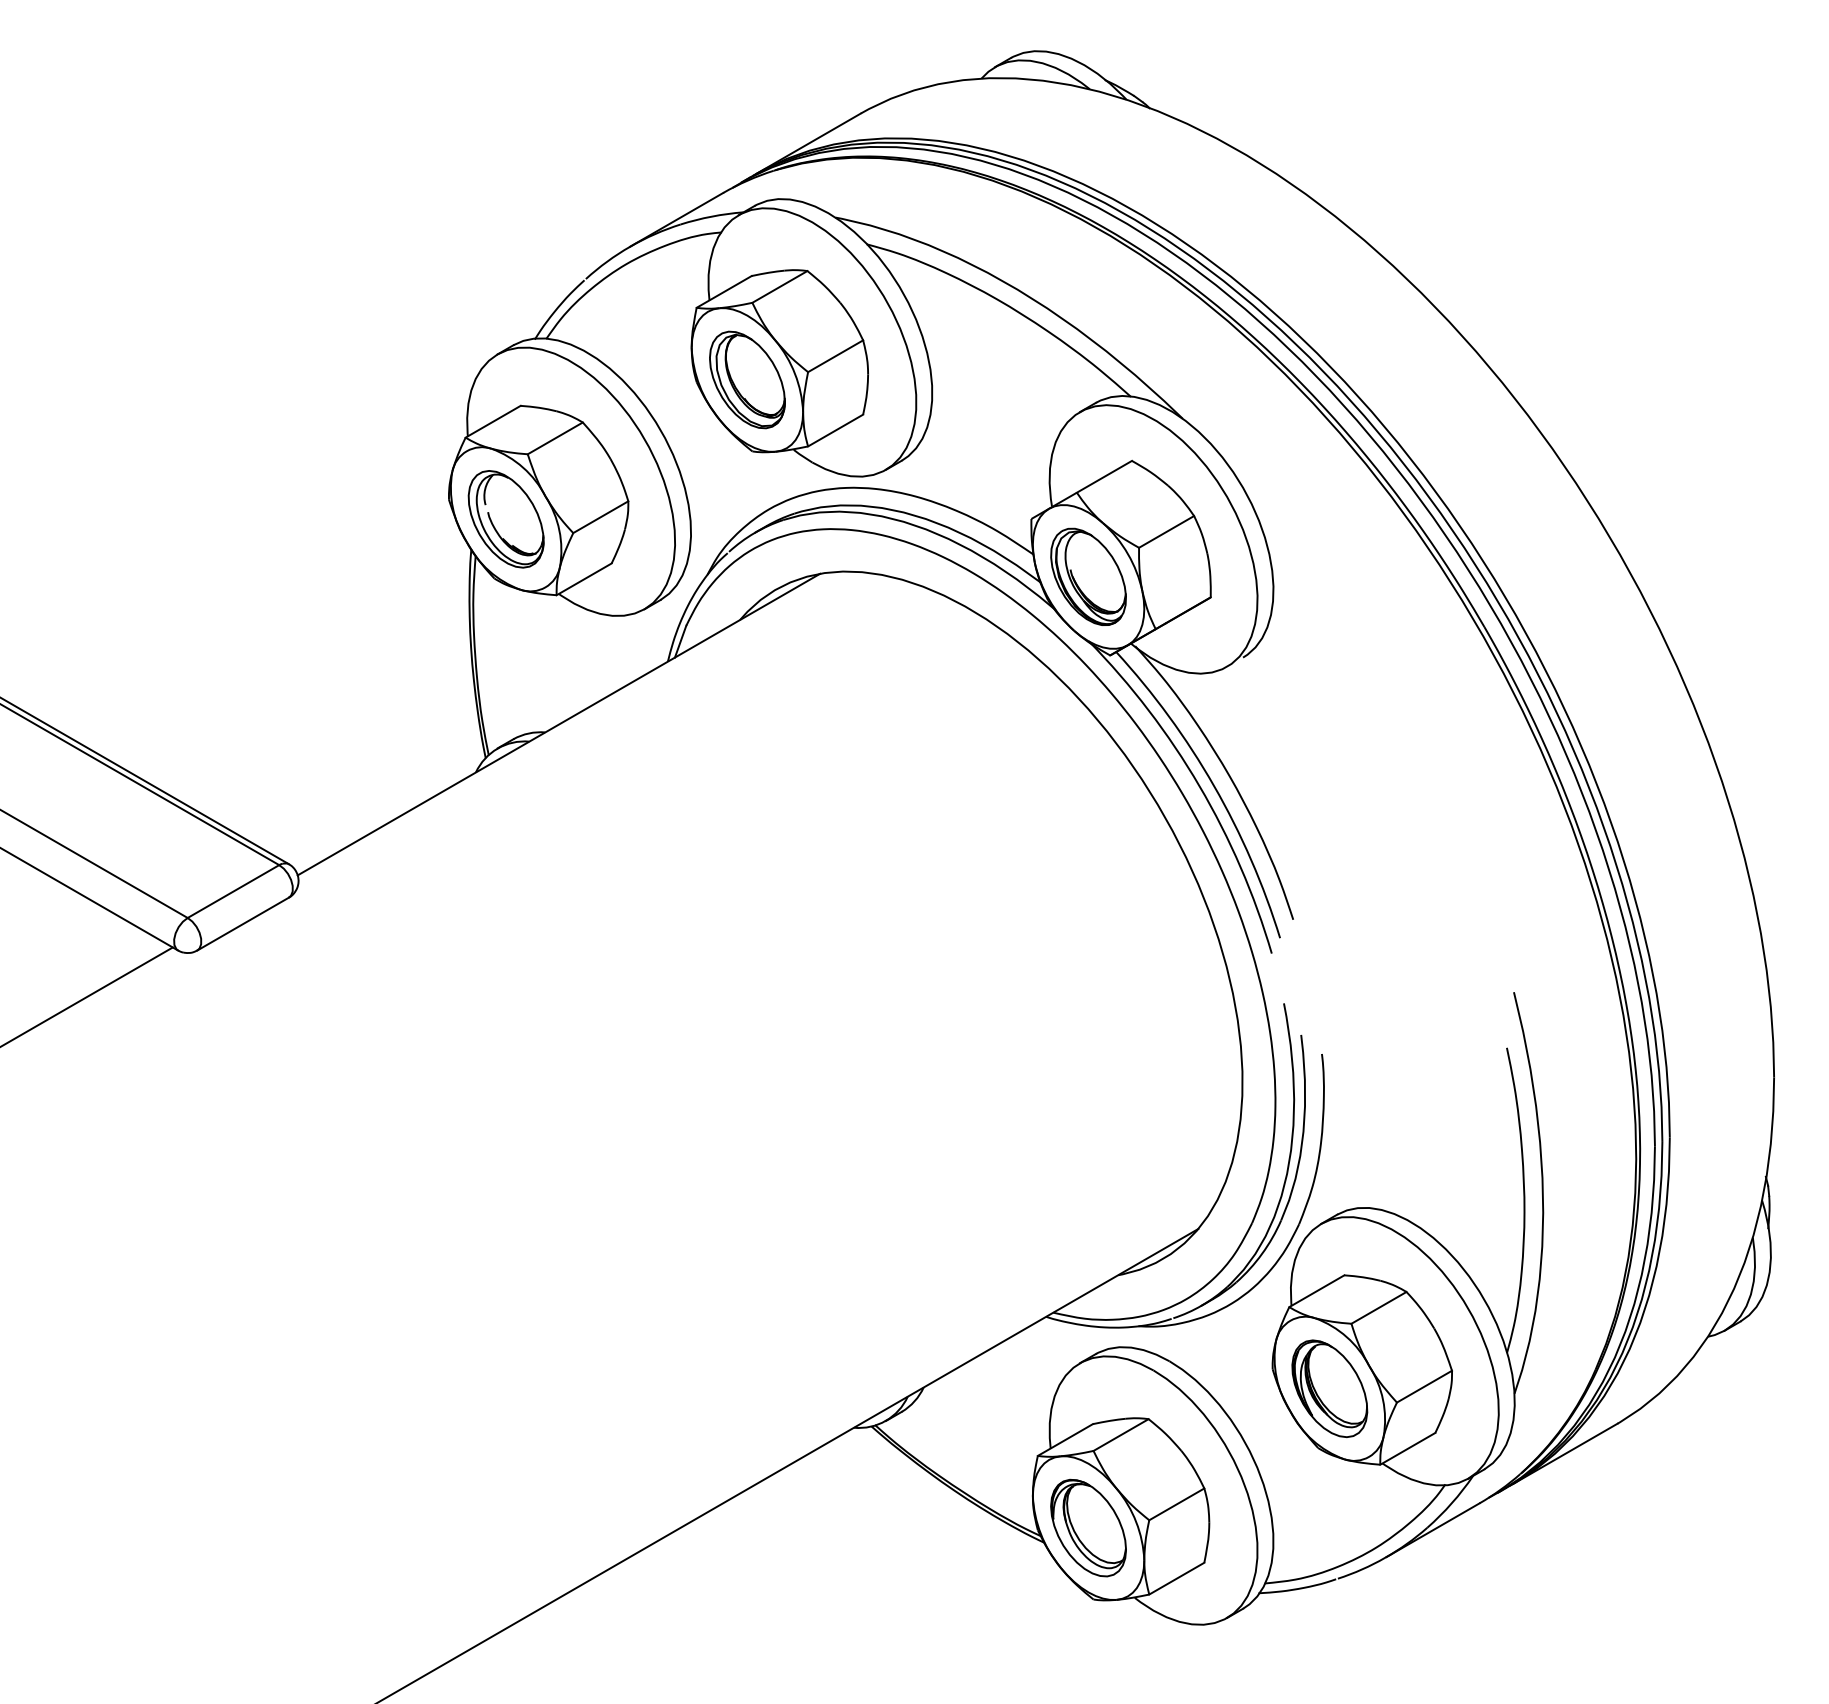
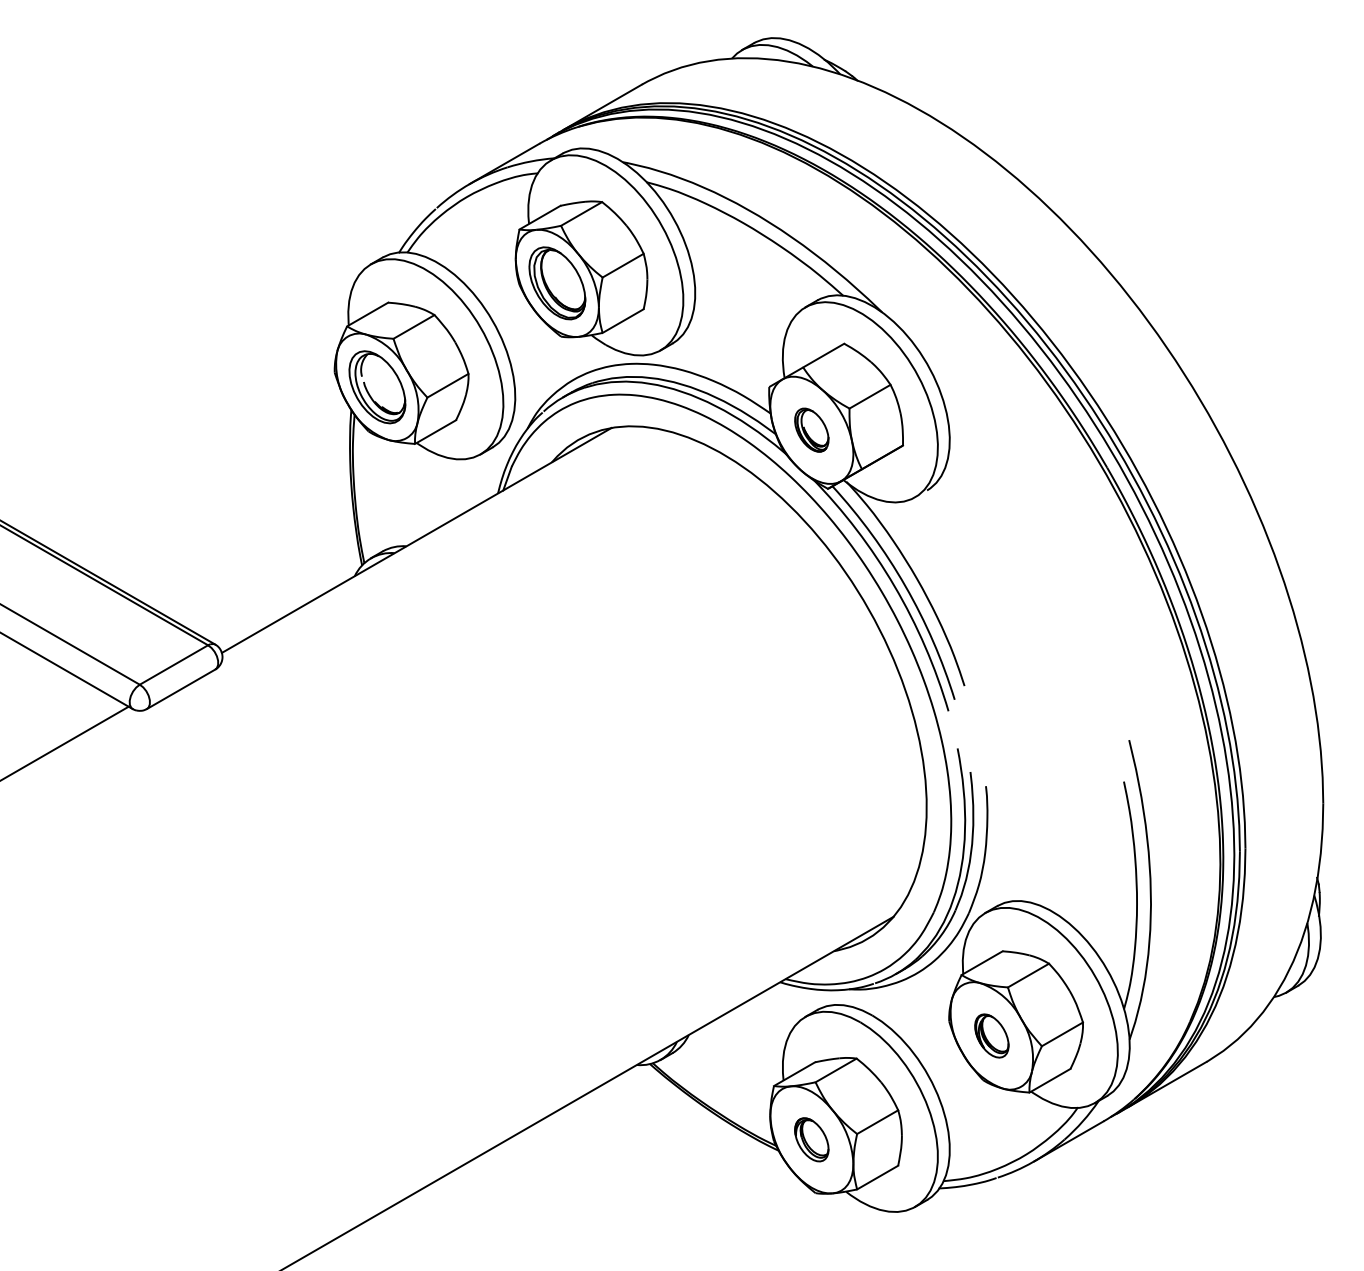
part: (1088, 576) -> (811, 429), size x0.6
part: (1329, 1388) -> (991, 1035), size x0.6
part: (1088, 1527) -> (811, 1139), size x0.6

